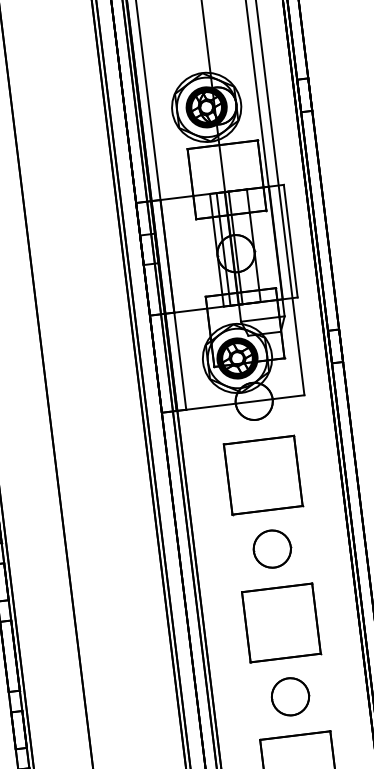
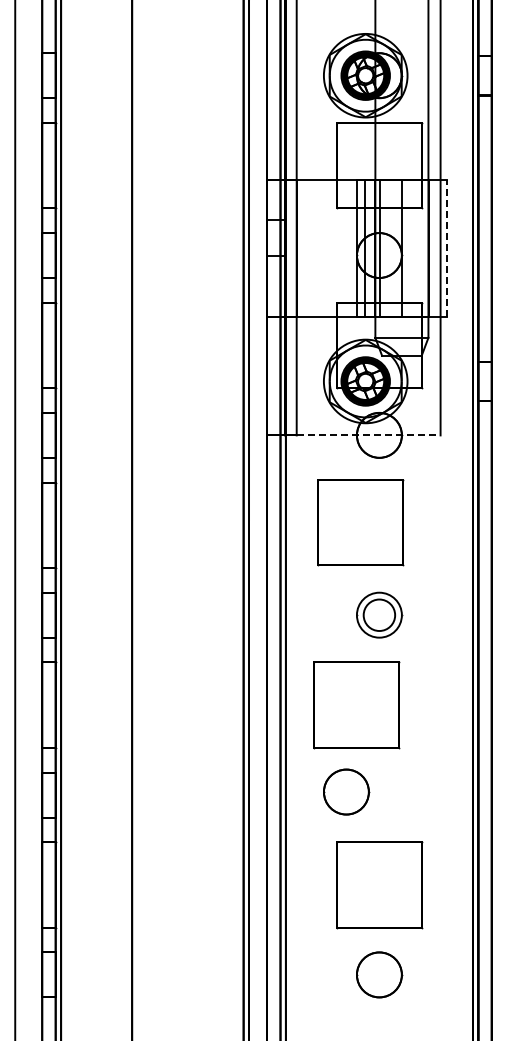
line: (290, 241) -> (446, 248), solid -> dashed
line: (245, 402) -> (368, 435), solid -> dashed
part: (263, 475) -> (360, 522), moved
circle: (271, 548) -> (378, 614), size x0.7
part: (281, 623) -> (356, 705), moved
part: (290, 696) -> (346, 791), moved

